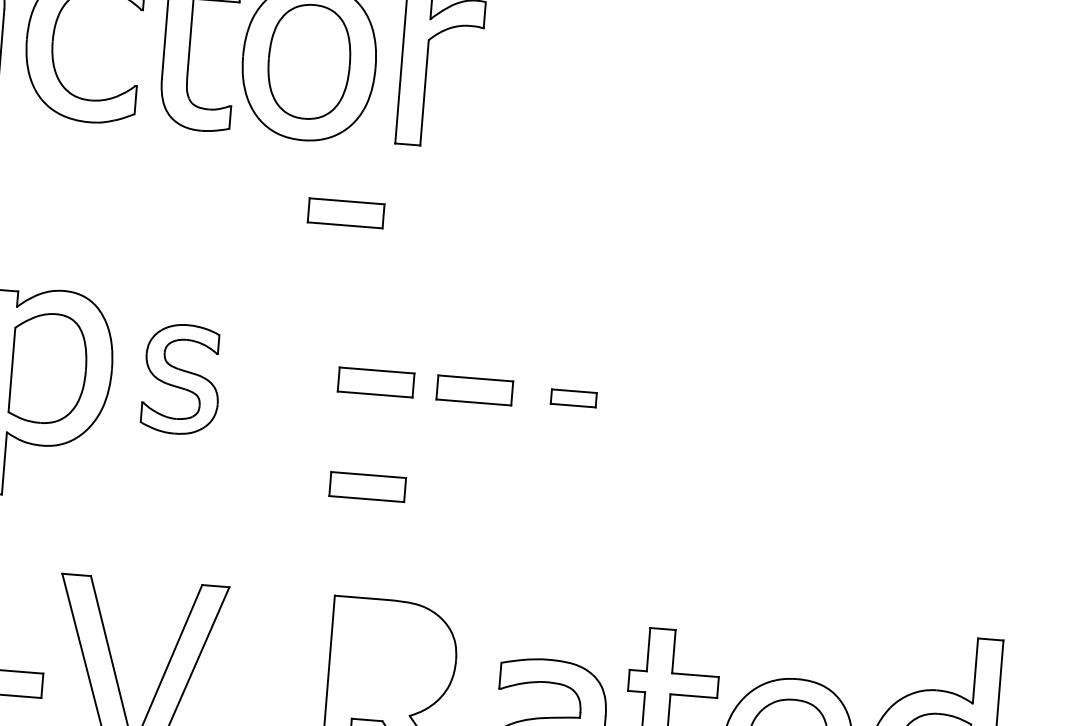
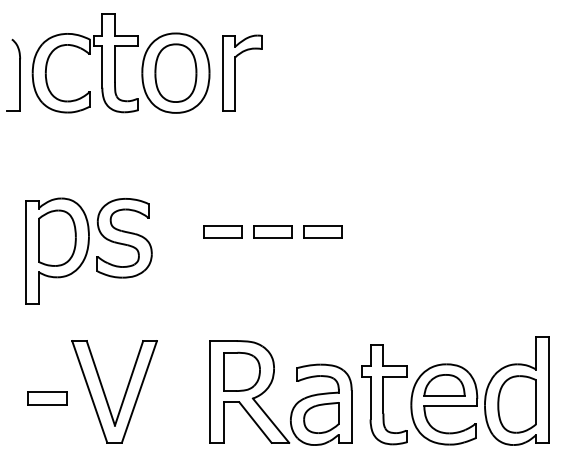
part: (346, 212) -> (200, 147), removed
part: (181, 379) -> (124, 238), size x1.43
part: (573, 397) -> (322, 231), size x1.67
part: (367, 486) -> (222, 284), removed
part: (391, 660) -> (241, 371), added

